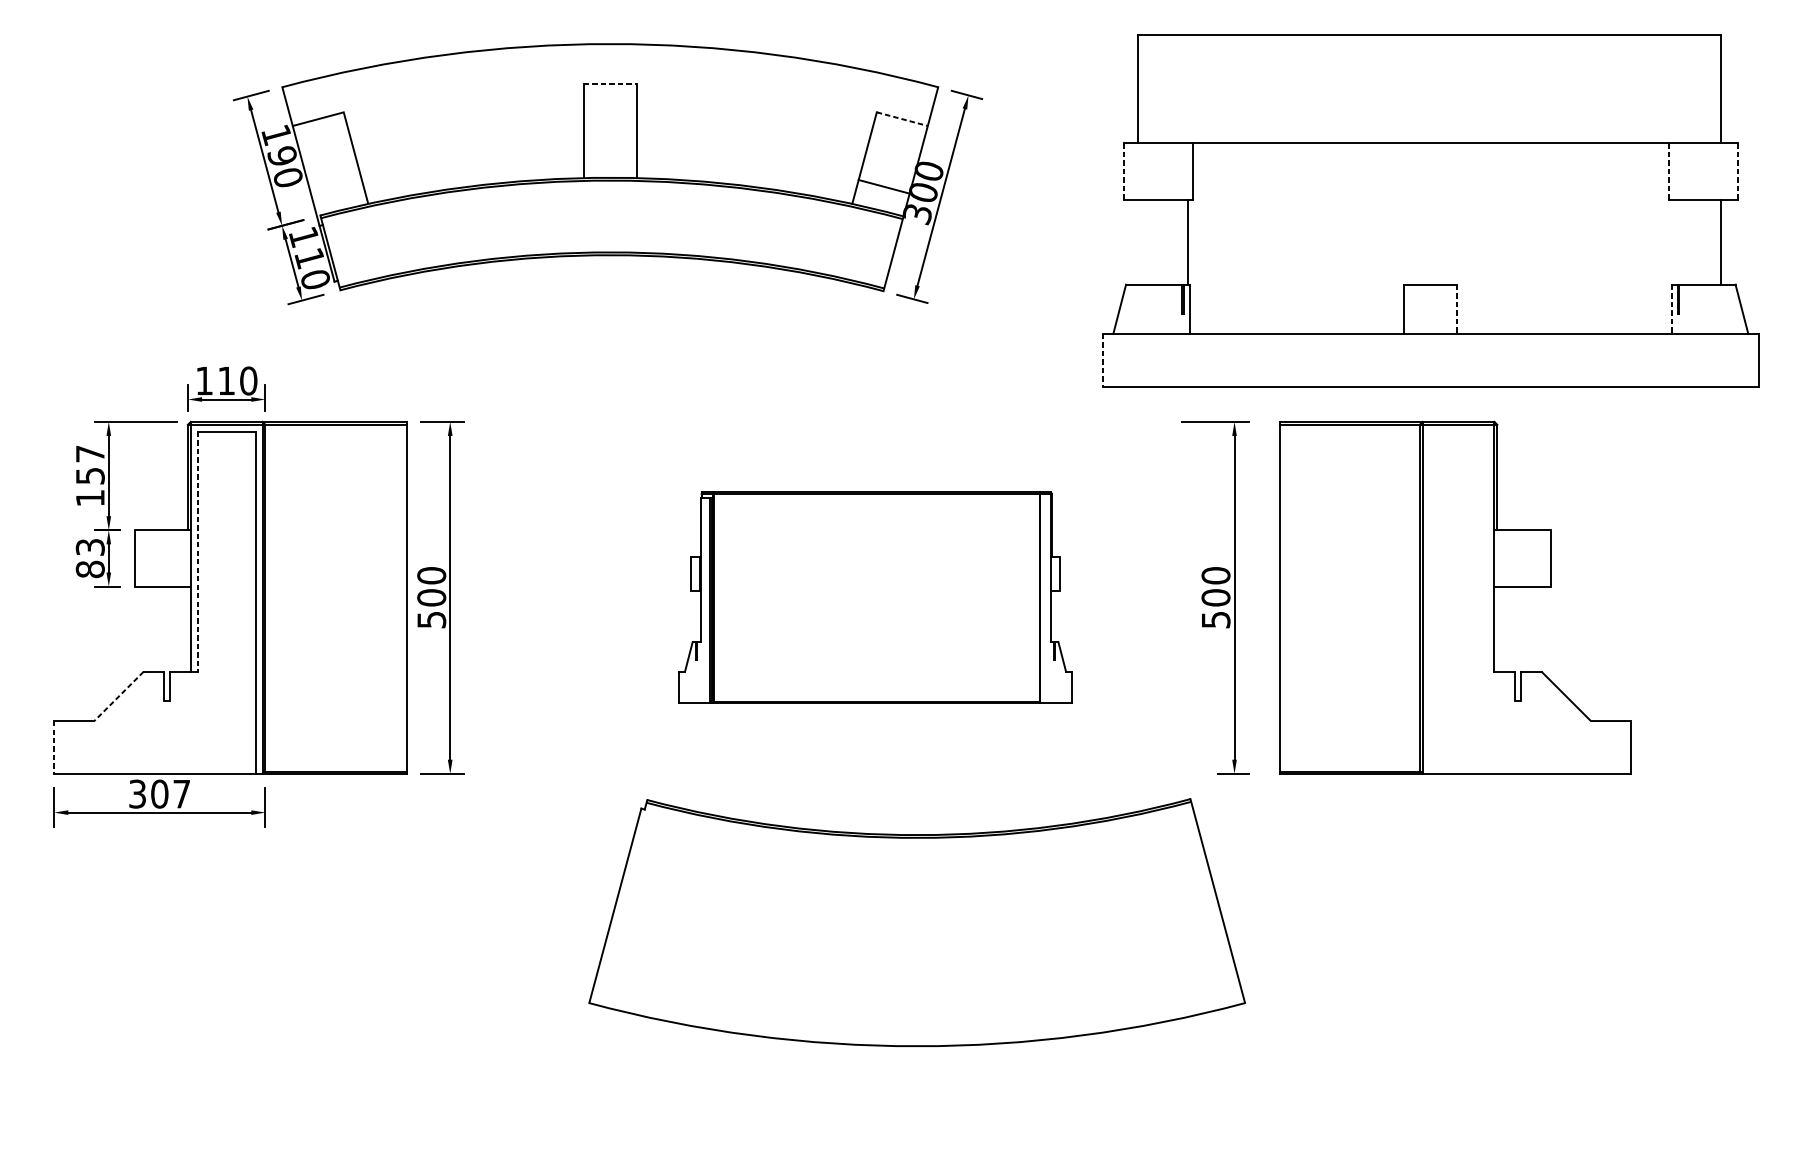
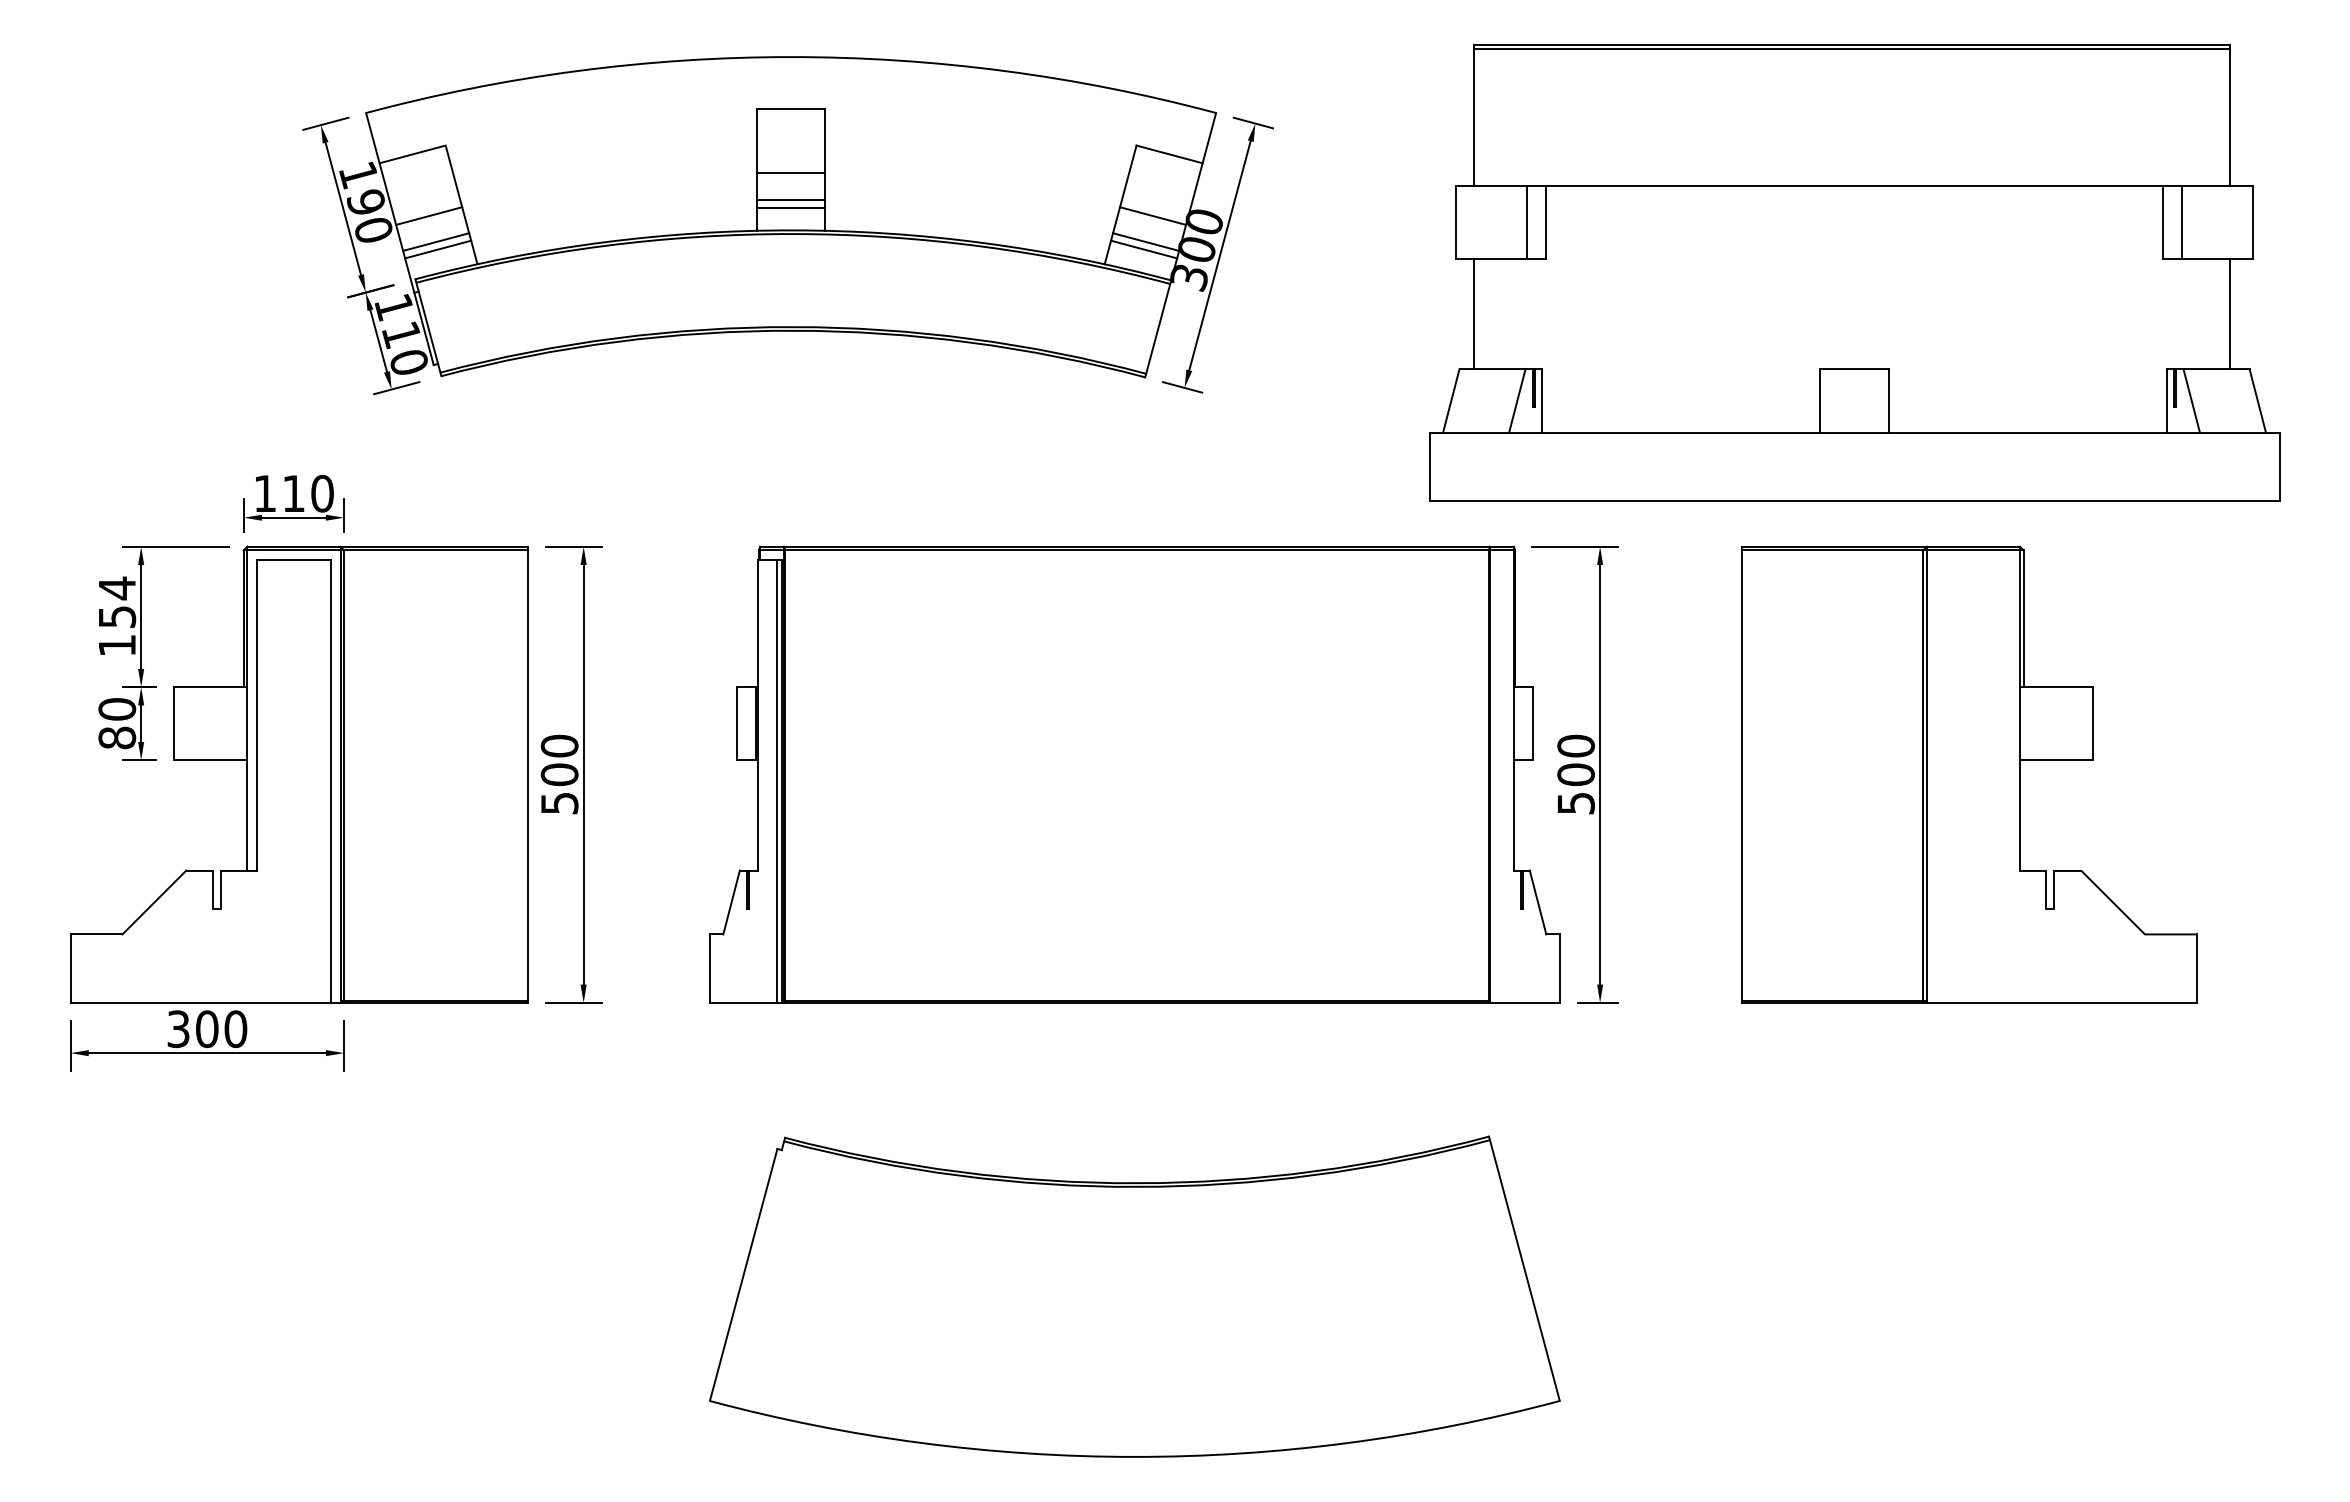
line: (1429, 37) -> (1852, 48), added
line: (610, 84) -> (791, 109), dashed -> solid
line: (903, 119) -> (1170, 154), dashed -> solid
line: (609, 133) -> (790, 172), added
line: (609, 153) -> (790, 199), added
line: (609, 160) -> (790, 207), added
line: (331, 166) -> (429, 215), added
line: (889, 166) -> (1153, 215), added
line: (1177, 170) -> (1526, 221), added
line: (1683, 170) -> (2182, 221), added
line: (1123, 171) -> (1456, 222), dashed -> solid
line: (1668, 171) -> (2162, 222), dashed -> solid
line: (1737, 171) -> (2252, 222), dashed -> solid
line: (336, 186) -> (436, 241), added
line: (338, 192) -> (438, 249), added
line: (882, 192) -> (1144, 249), added
line: (1187, 241) -> (1474, 313), moved
line: (1170, 309) -> (1517, 400), added
line: (1457, 309) -> (1888, 400), dashed -> solid
line: (1672, 309) -> (2167, 400), dashed -> solid
line: (1690, 309) -> (2191, 400), added
line: (1102, 360) -> (1429, 467), dashed -> solid
text: (90, 454) -> (117, 588), 157 -> 154
text: (90, 547) -> (117, 709), 83 -> 80
line: (197, 552) -> (256, 715), dashed -> solid
part: (875, 597) -> (1134, 774), size x1.67
part: (1455, 597) -> (1969, 774), moved
line: (119, 696) -> (154, 902), dashed -> solid
line: (54, 748) -> (70, 969), dashed -> solid
text: (181, 794) -> (235, 1029), 307 -> 300
part: (916, 922) -> (1134, 1296), moved

